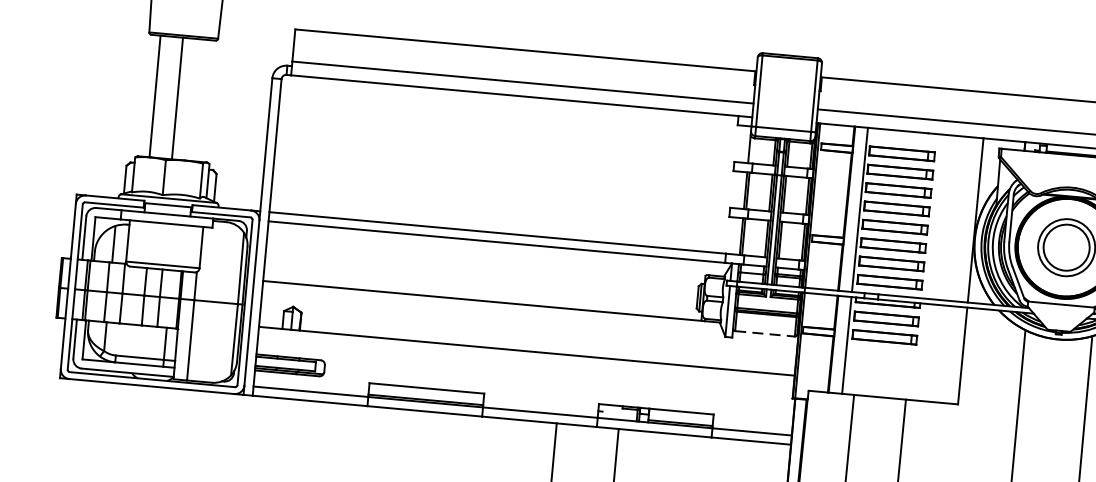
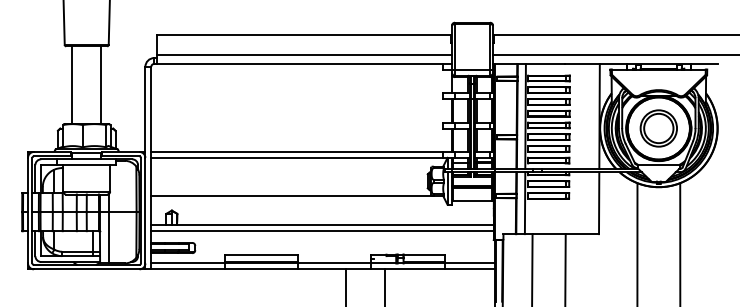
line: (177, 98) -> (101, 85), moved
line: (766, 333) -> (473, 200), dashed -> solid
line: (525, 360) -> (322, 231), added

